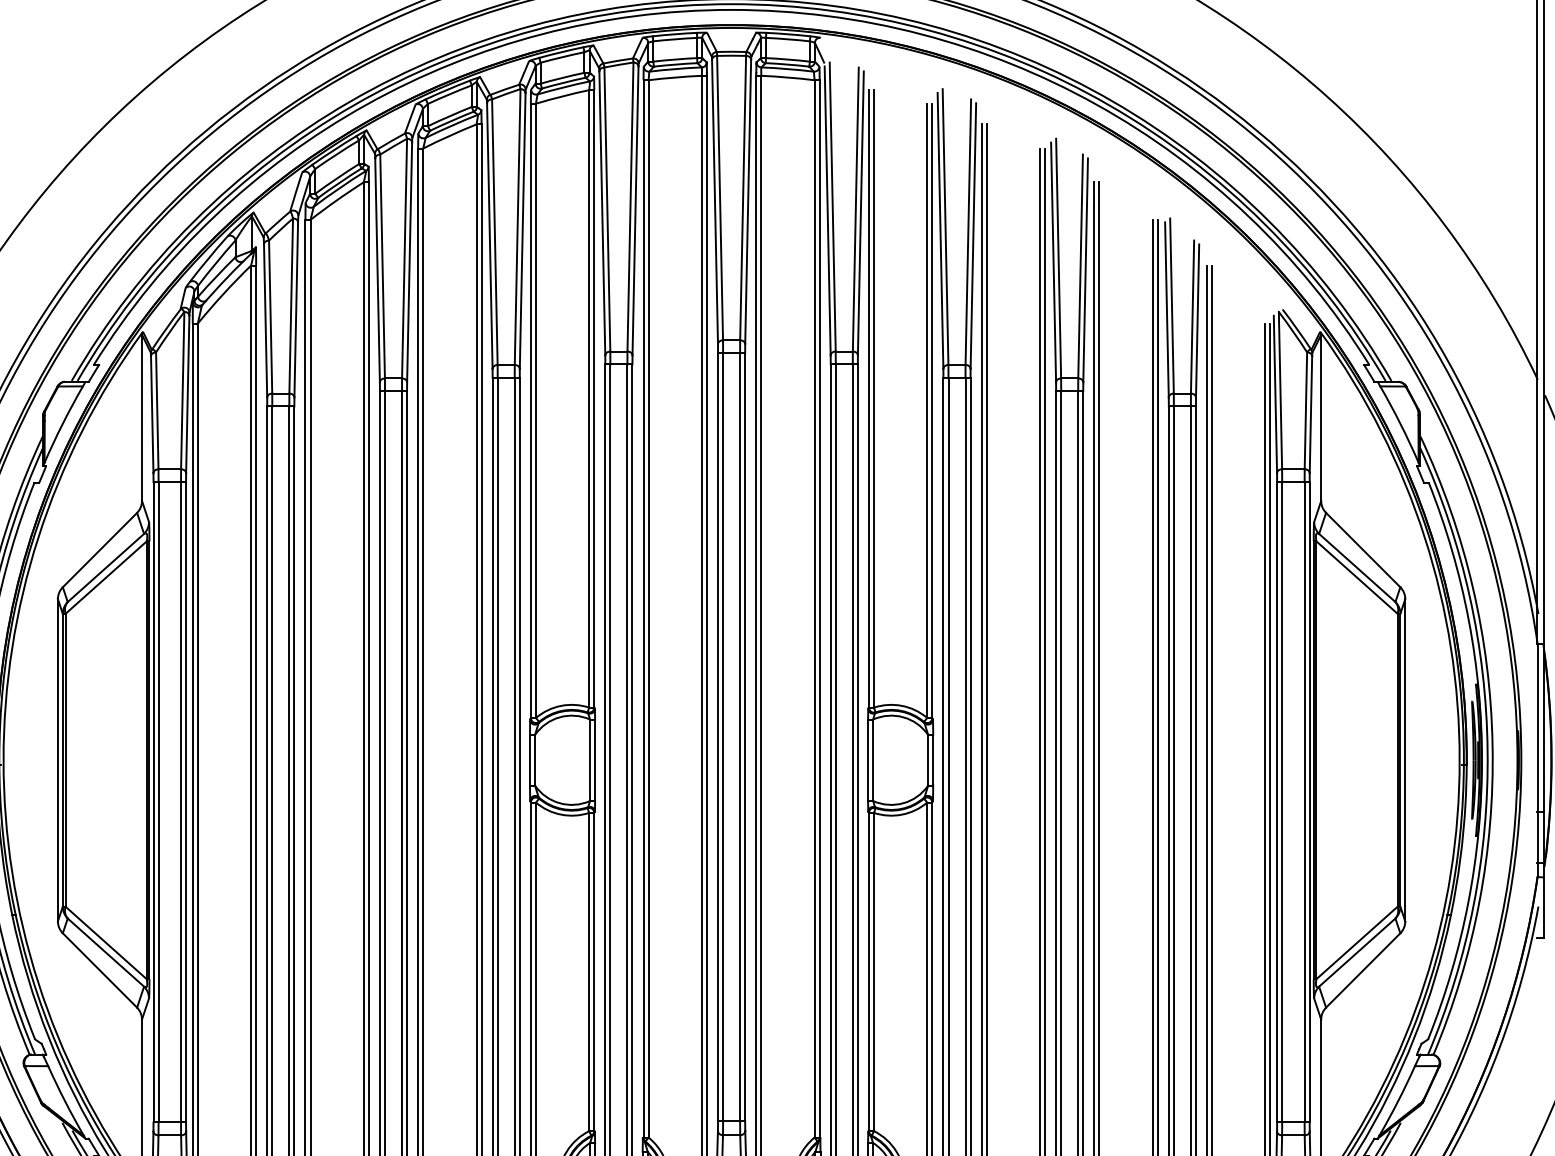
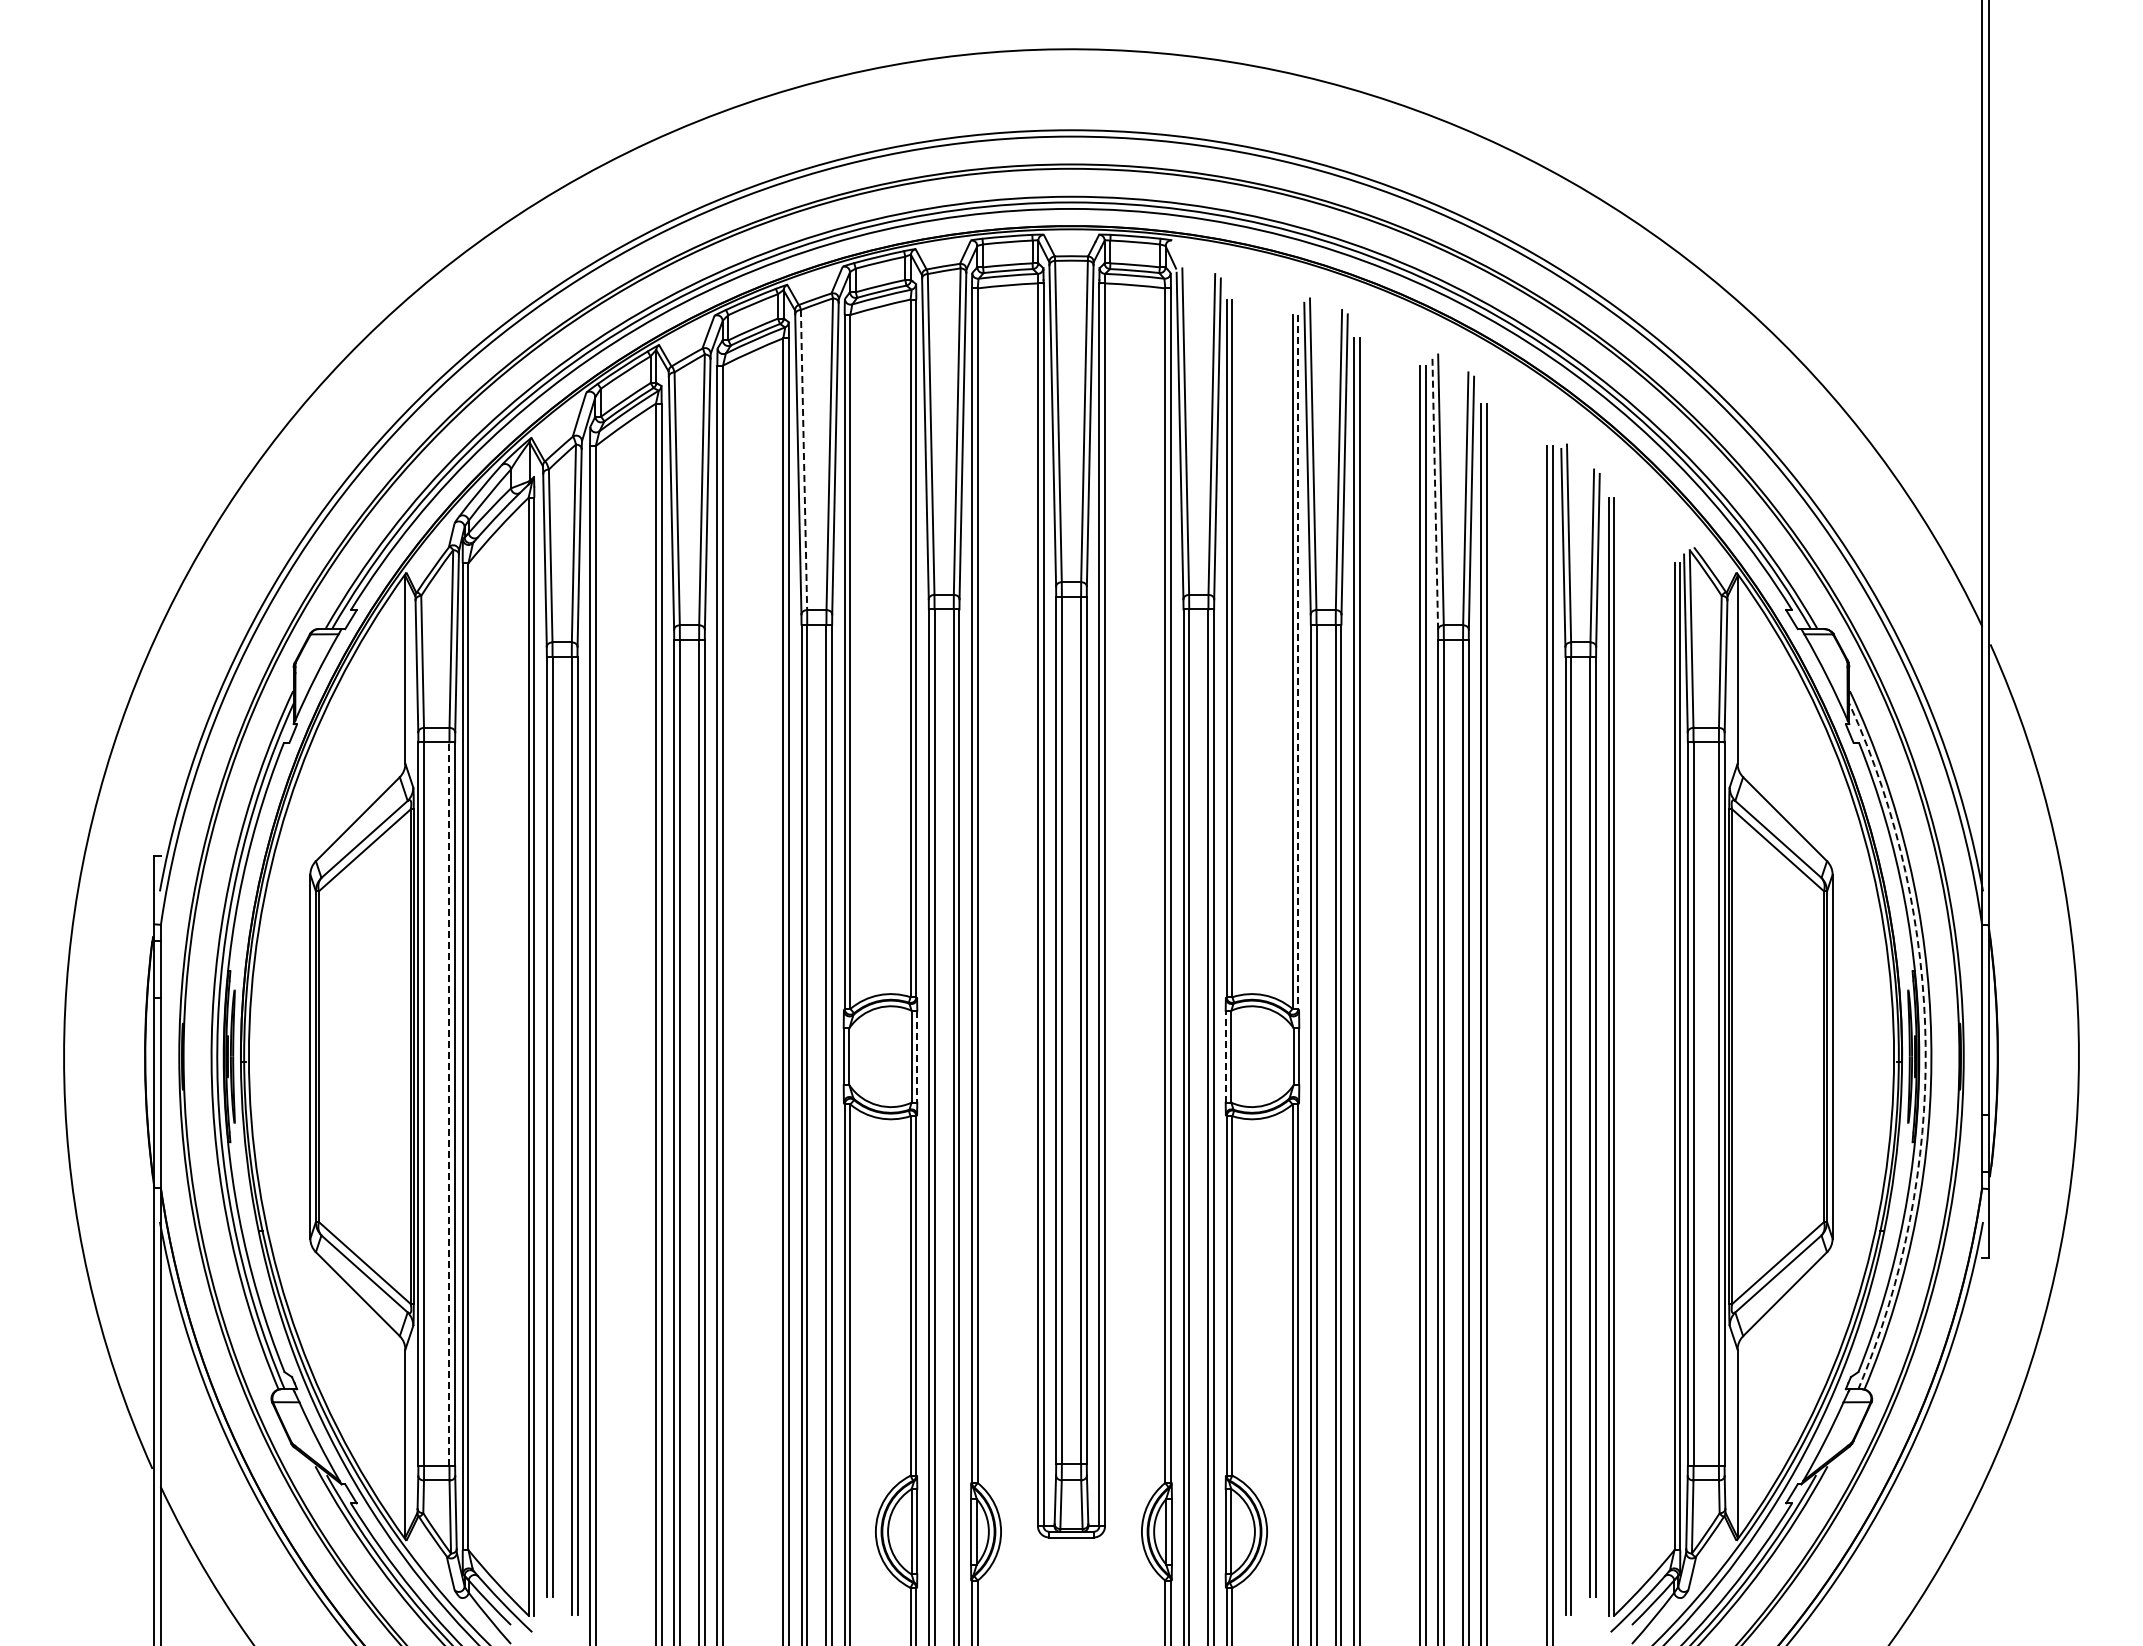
line: (495, 232) -> (804, 460), solid -> dashed
line: (1053, 261) -> (1435, 493), solid -> dashed
line: (932, 411) -> (1298, 662), solid -> dashed
arc: (1487, 750) -> (1925, 1045), solid -> dashed
line: (595, 760) -> (917, 1056), solid -> dashed
line: (867, 760) -> (1225, 1056), solid -> dashed
line: (181, 802) -> (449, 1104), solid -> dashed

